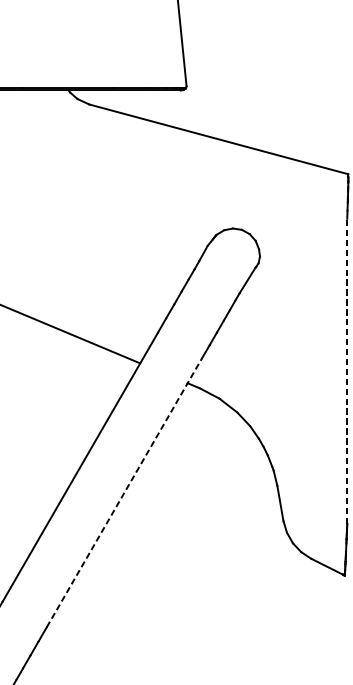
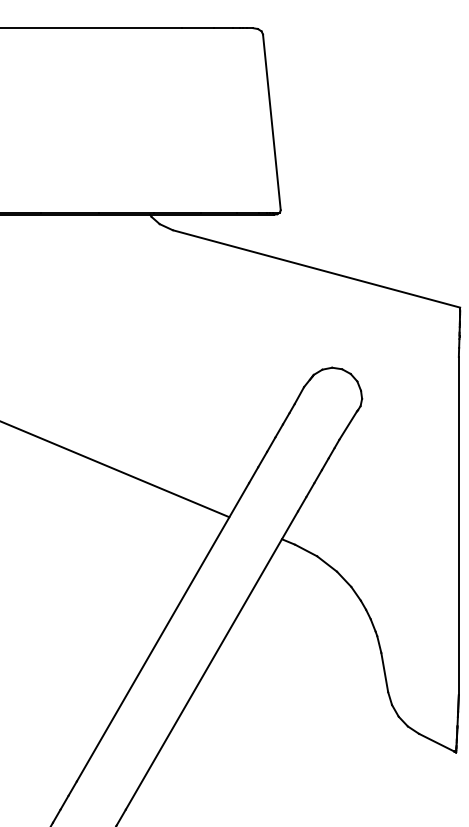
line: (346, 370) -> (458, 525), dashed -> solid
line: (125, 492) -> (212, 660), dashed -> solid

